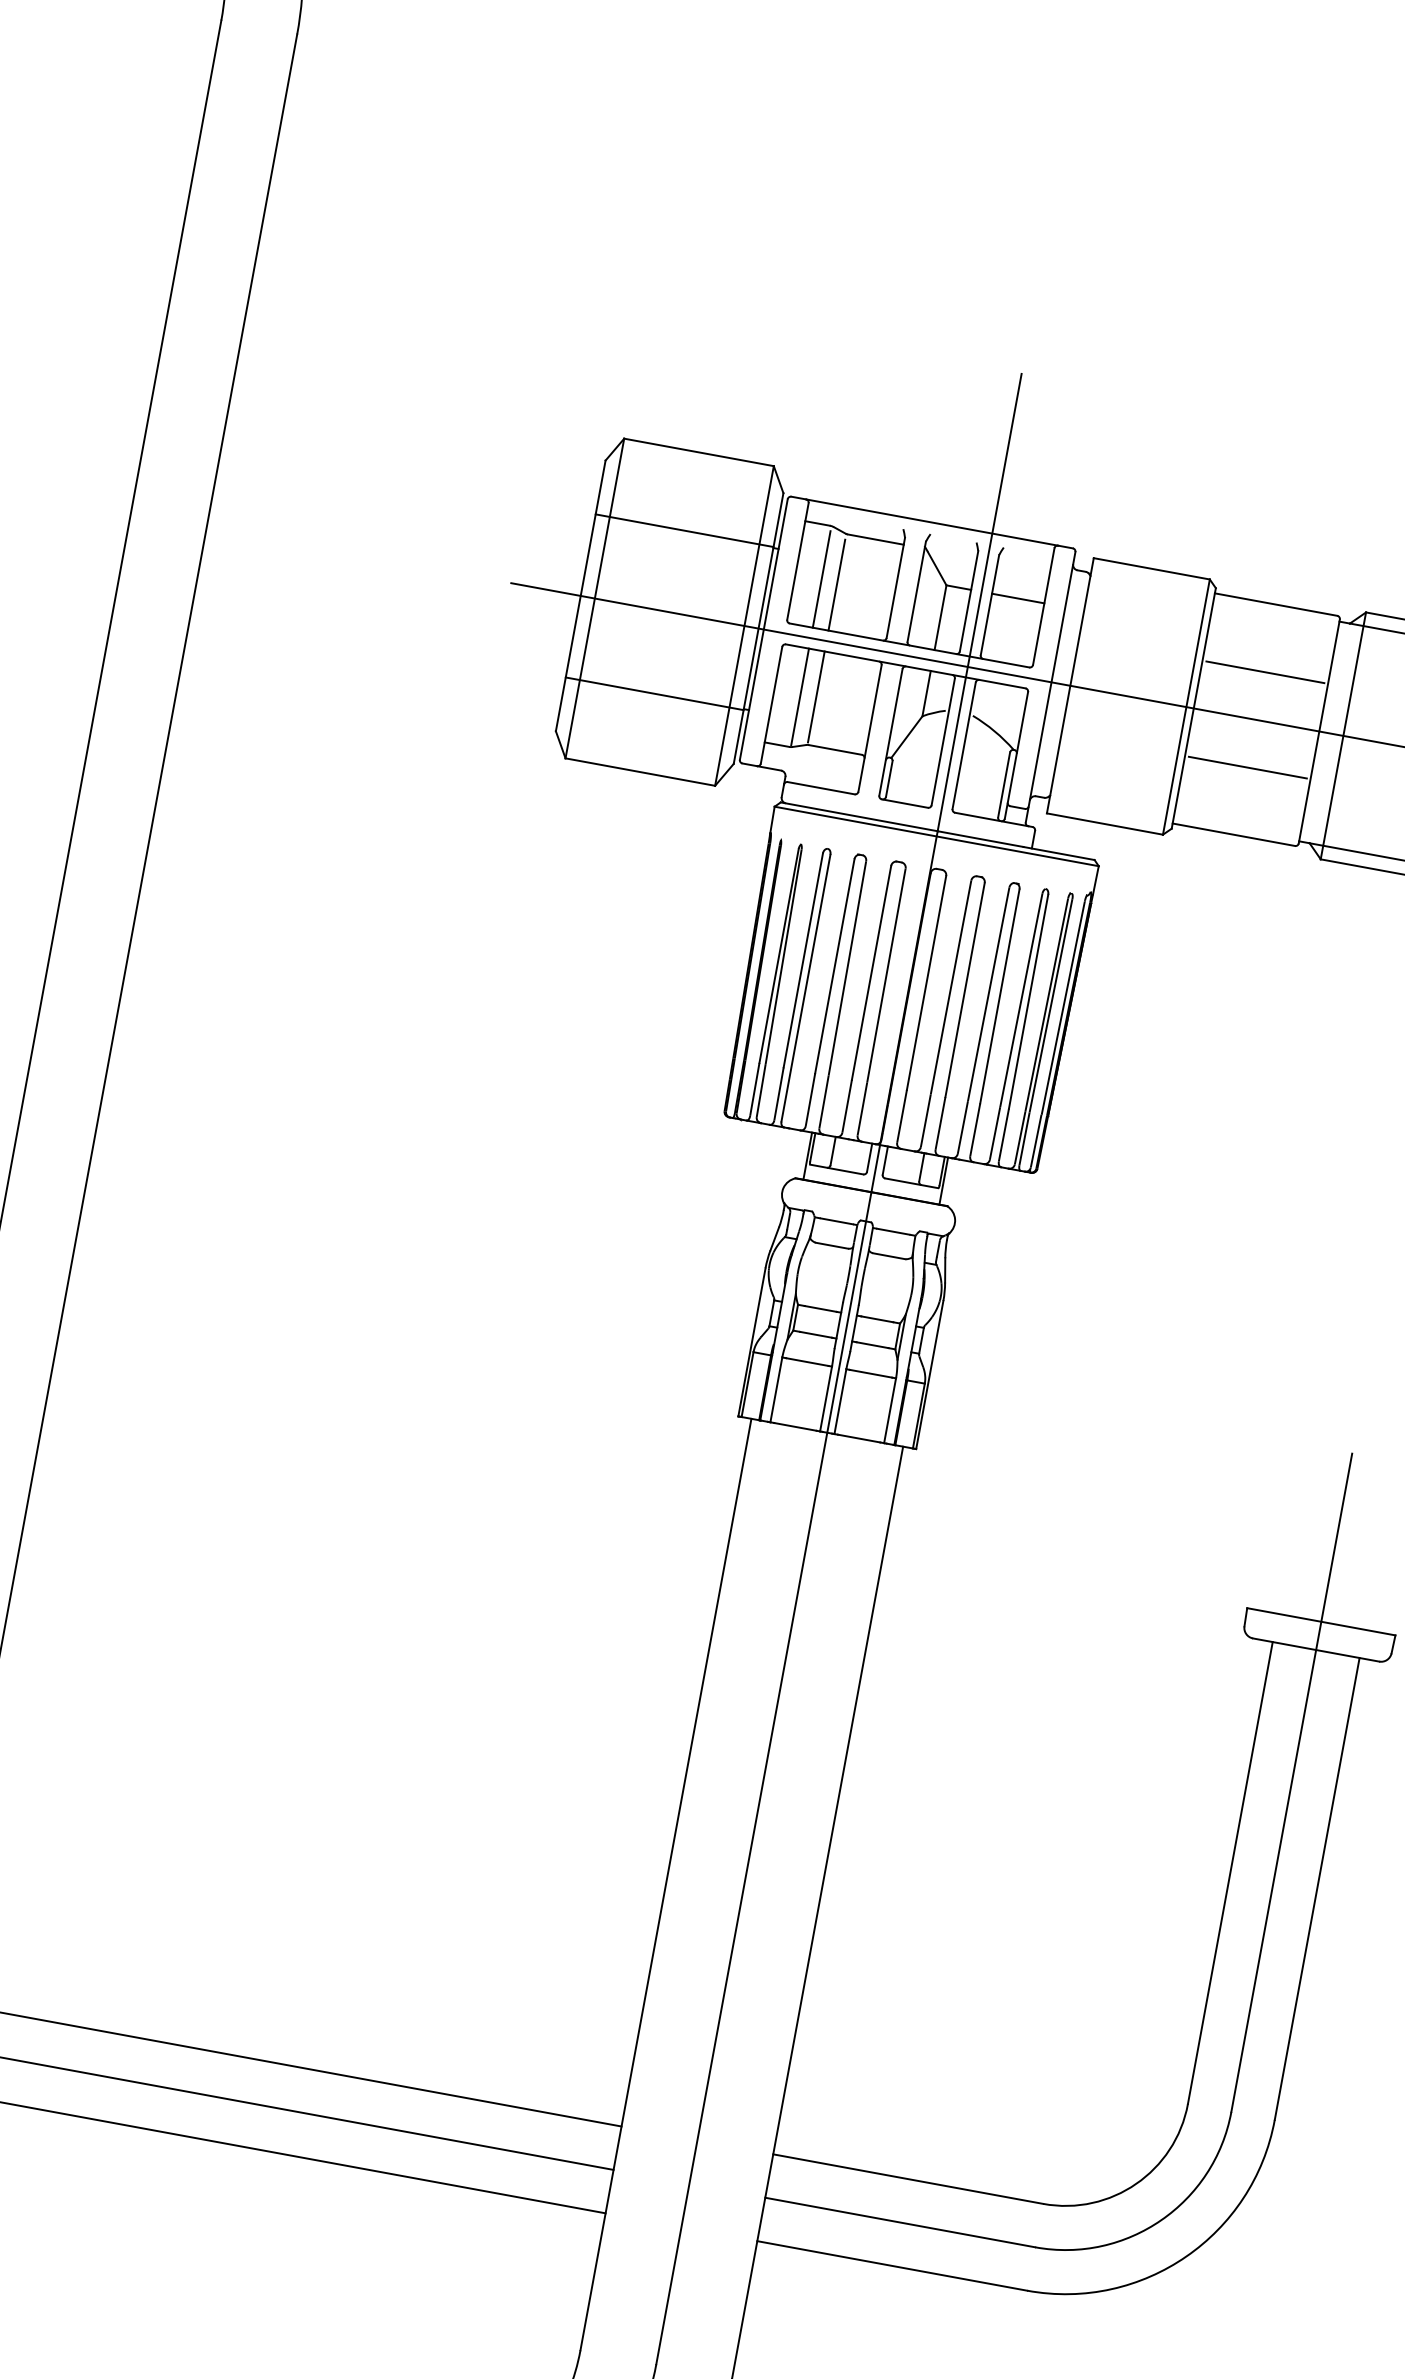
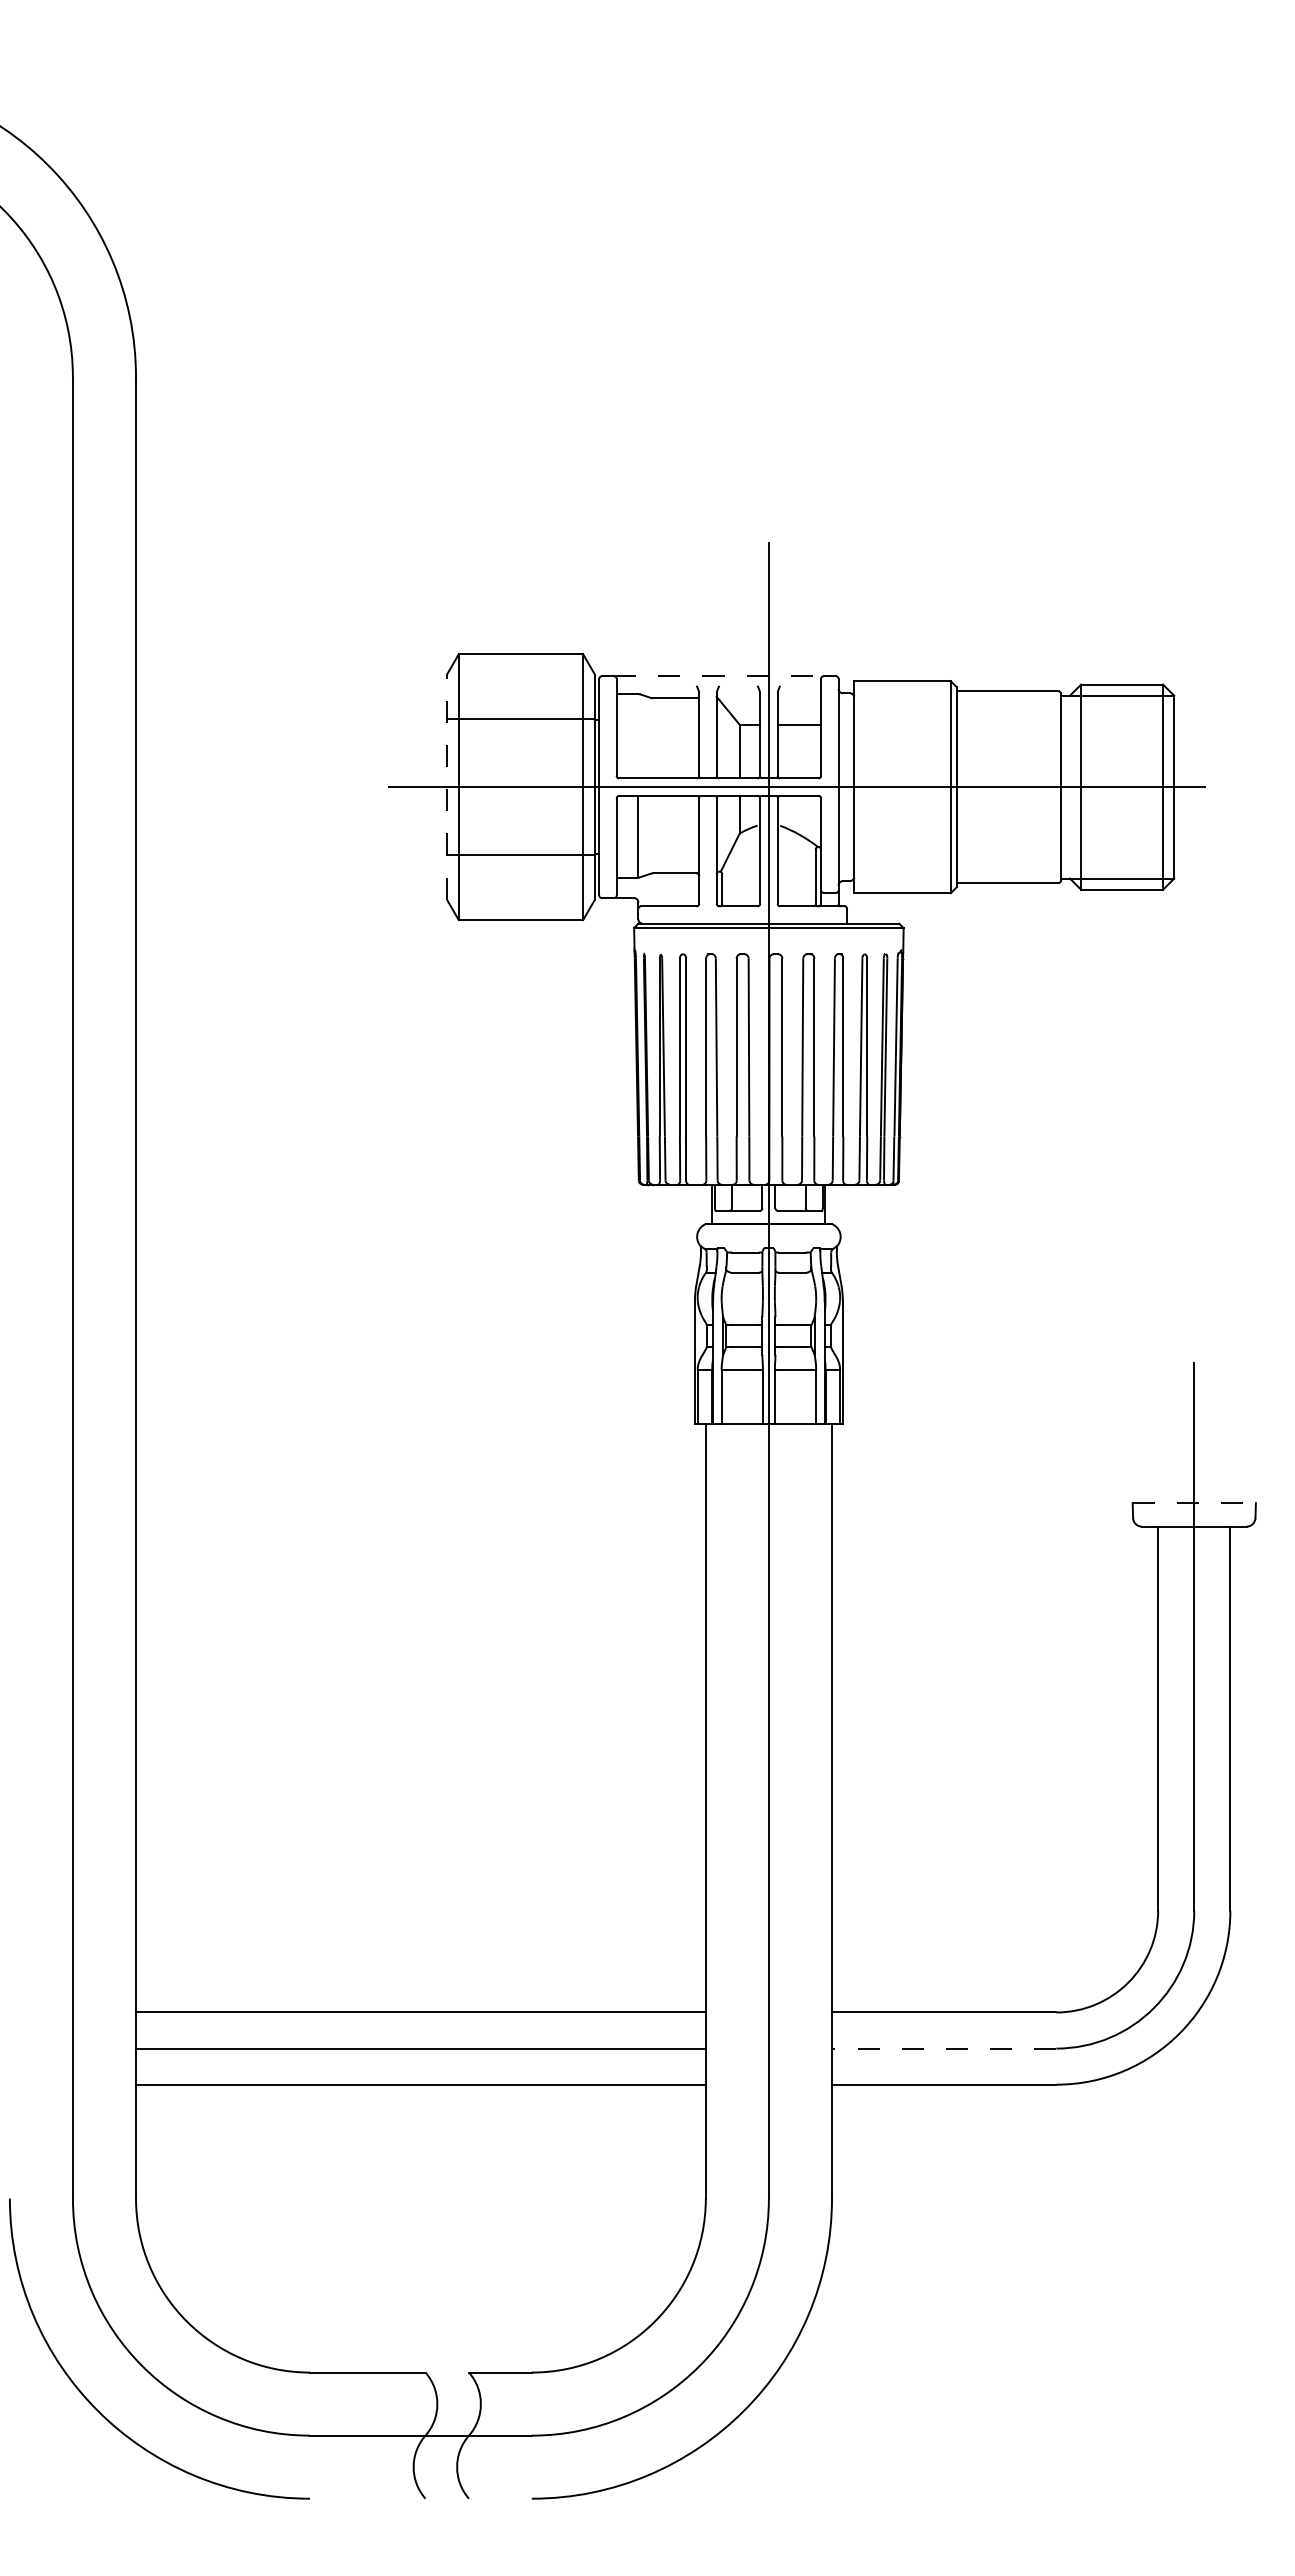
line: (931, 522) -> (718, 676), solid -> dashed
line: (821, 579) -> (638, 738), removed
line: (836, 584) -> (651, 740), removed
line: (581, 596) -> (447, 787), solid -> dashed
line: (1265, 672) -> (1009, 747), removed
line: (816, 696) -> (651, 833), removed
line: (1248, 767) -> (1009, 826), removed
line: (1321, 1622) -> (1194, 1503), solid -> dashed
line: (899, 2222) -> (943, 2048), solid -> dashed

